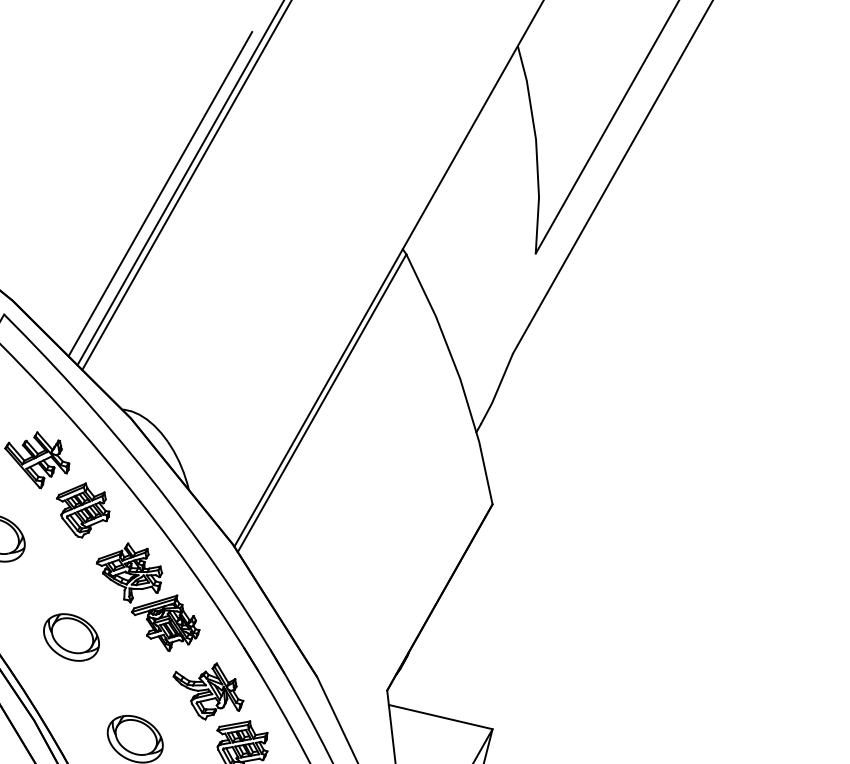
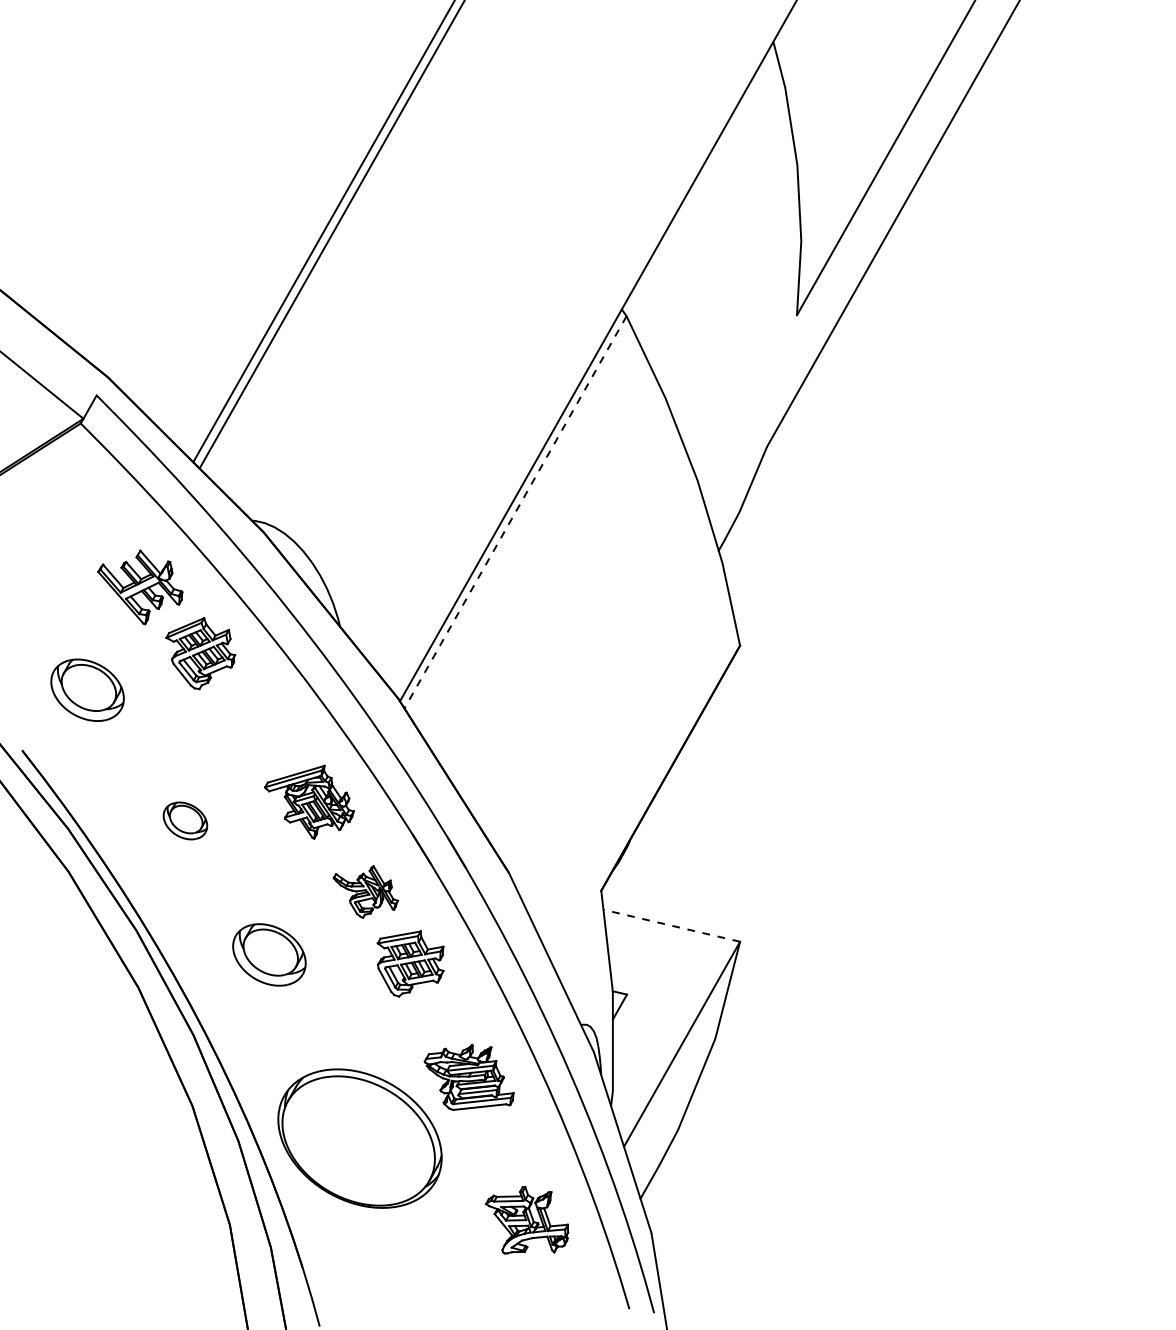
line: (160, 193) -> (302, 236), removed
line: (322, 403) -> (515, 512), solid -> dashed
part: (129, 572) -> (261, 735), removed
part: (71, 637) -> (185, 820), size x0.6
part: (208, 691) -> (365, 891), size x0.7
line: (440, 716) -> (671, 925), solid -> dashed

